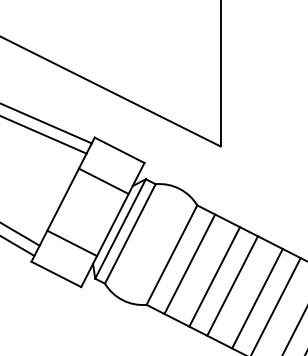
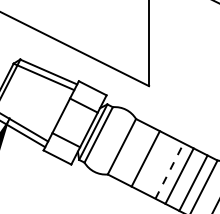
line: (189, 263) -> (131, 151), removed
line: (232, 285) -> (155, 163), removed
line: (257, 297) -> (169, 170), solid -> dashed

